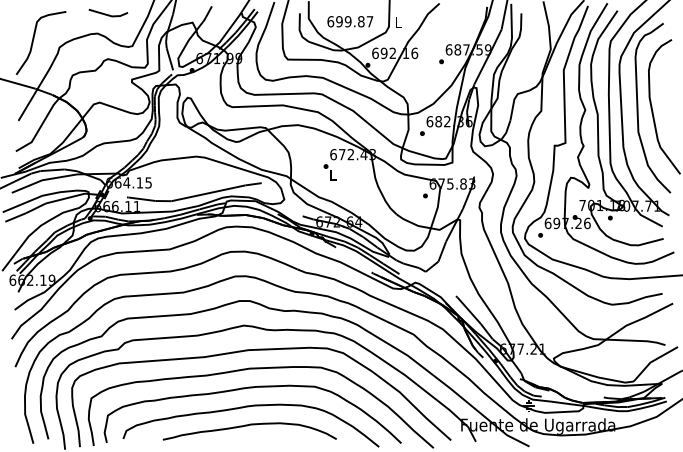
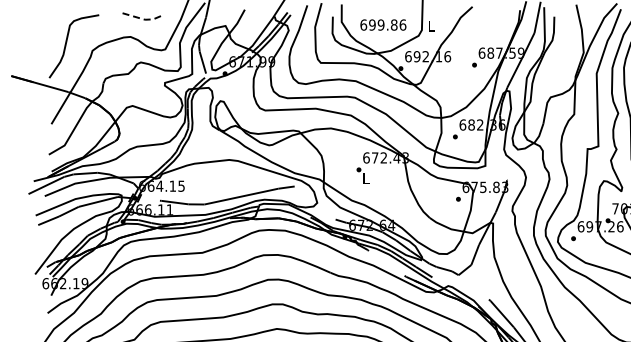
line: (109, 15) -> (142, 18), solid -> dashed
text: (369, 21) -> (402, 24), 699.87 -> 699.86

